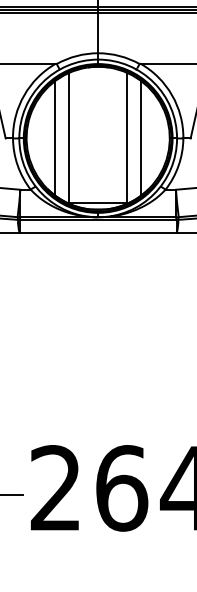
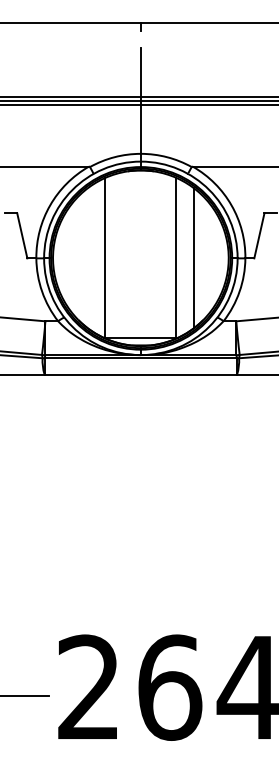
line: (54, 138) -> (87, 258), removed

